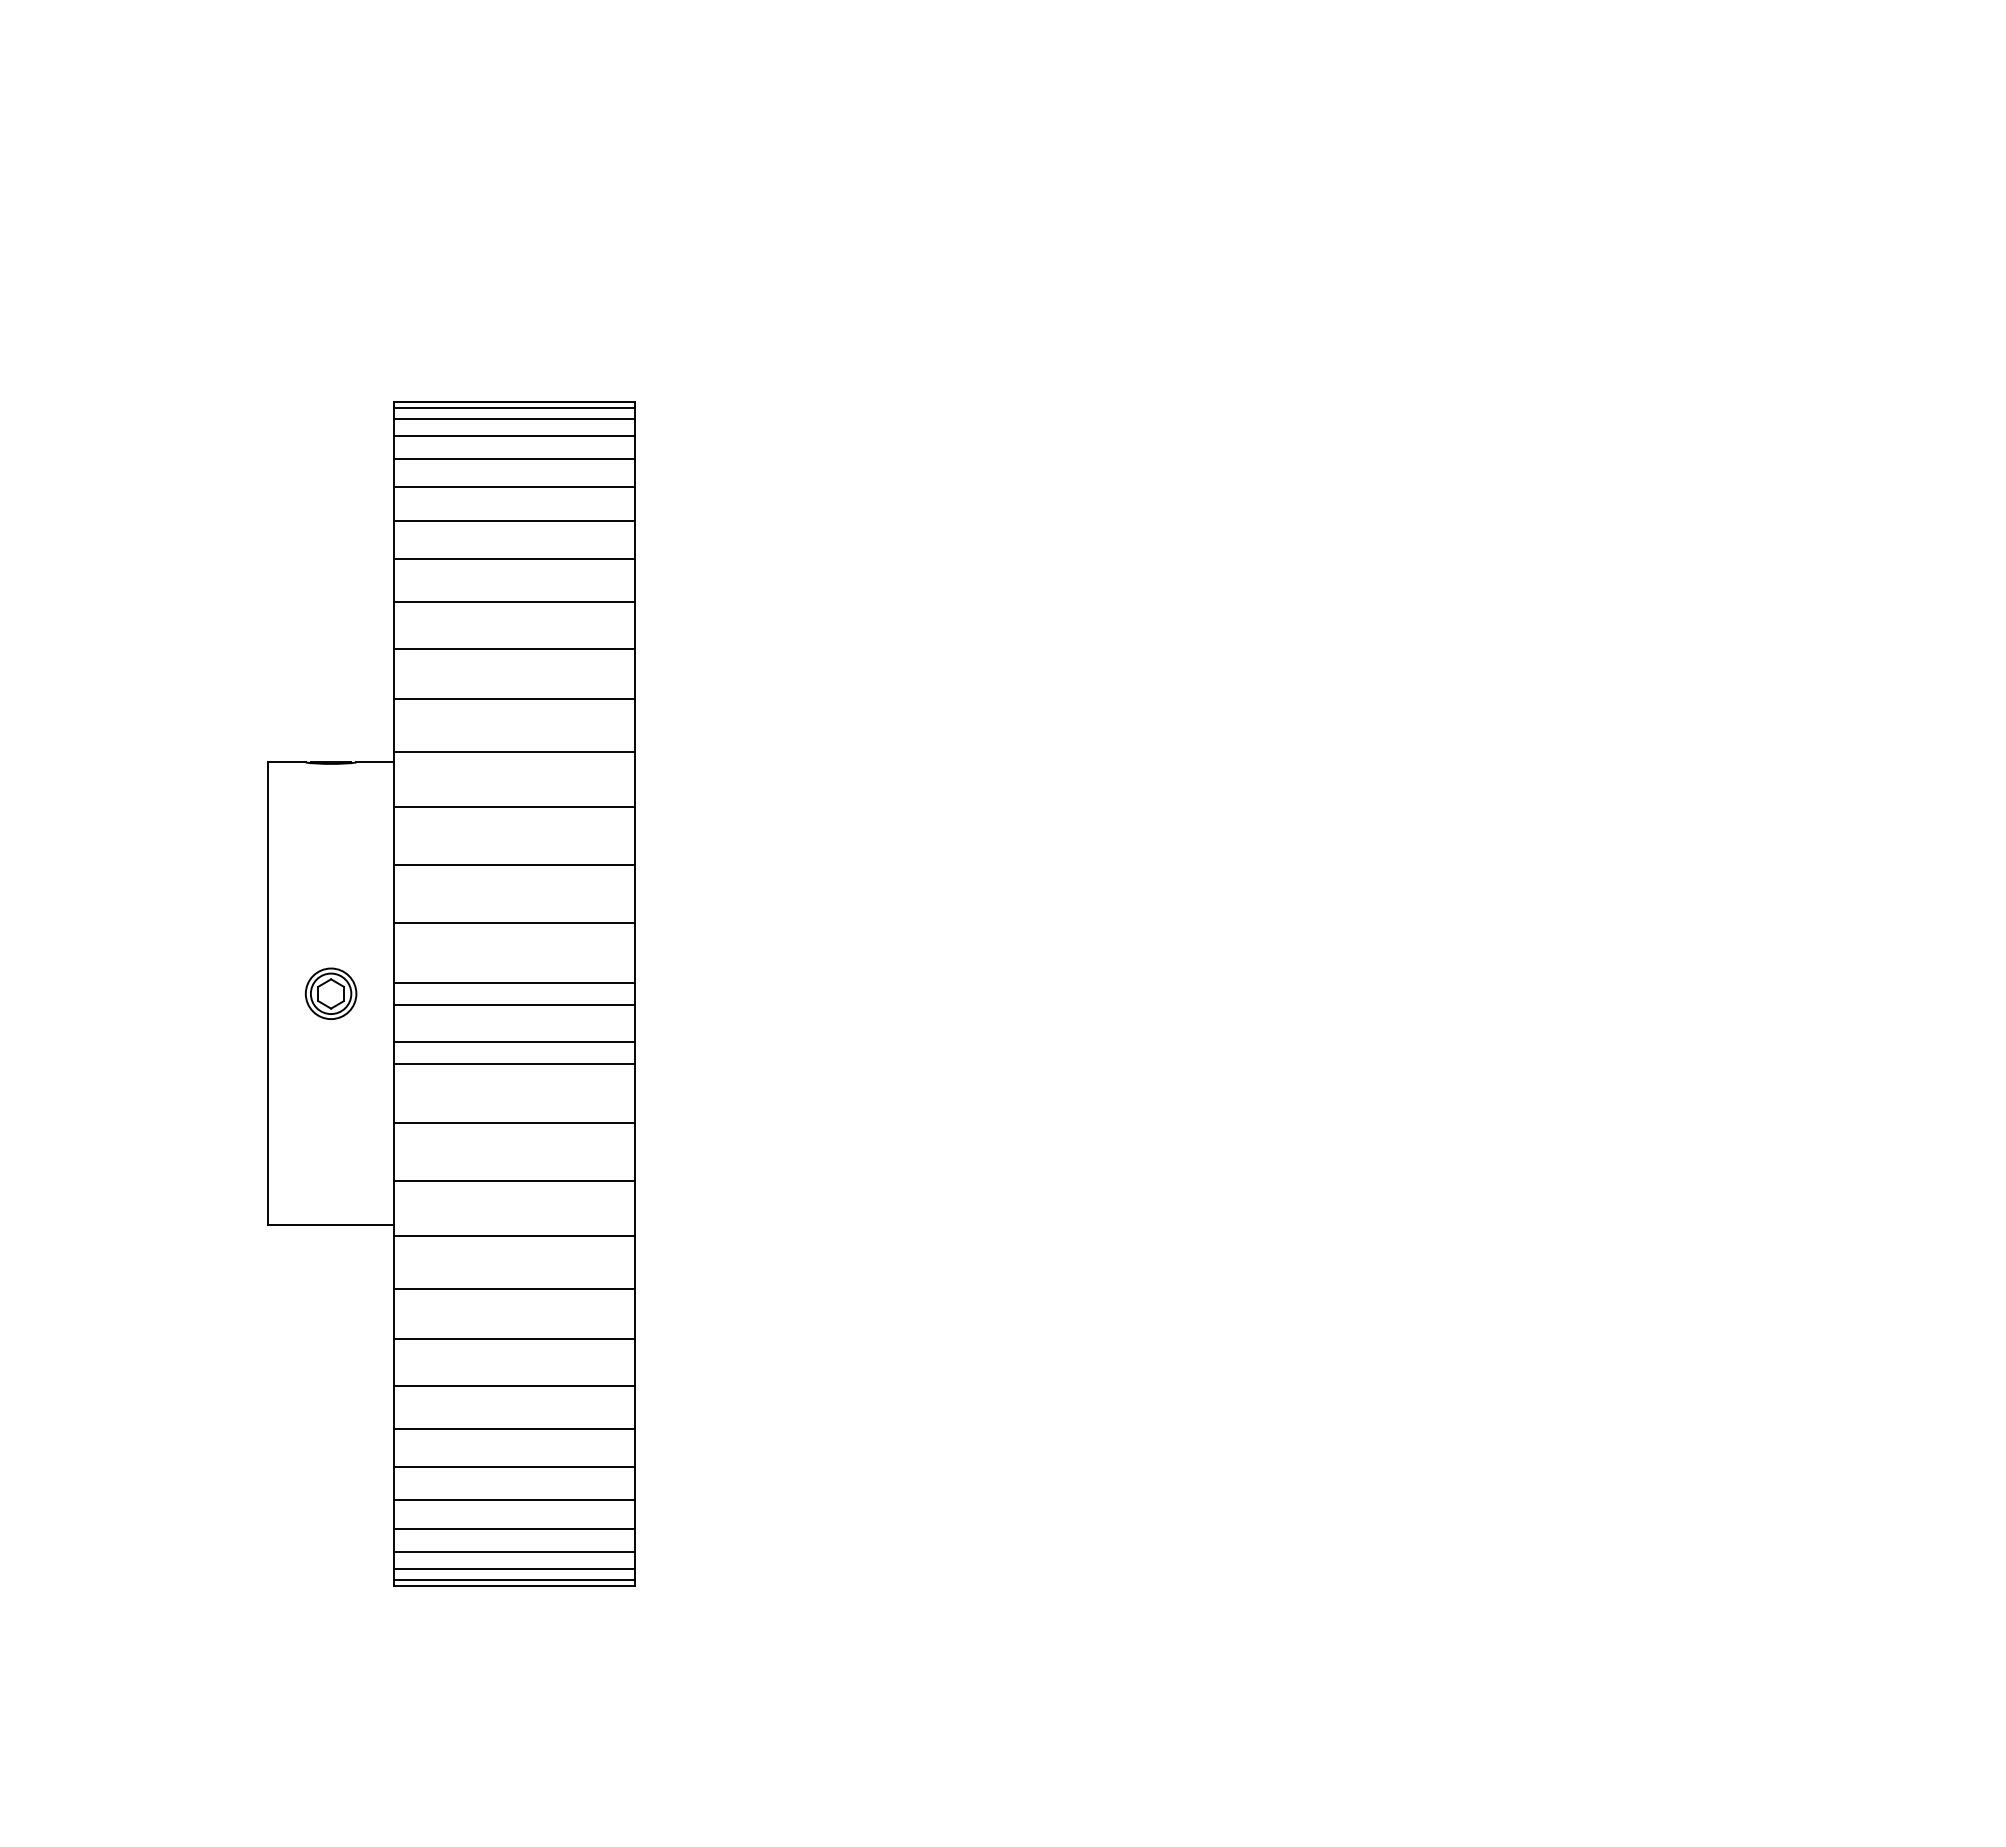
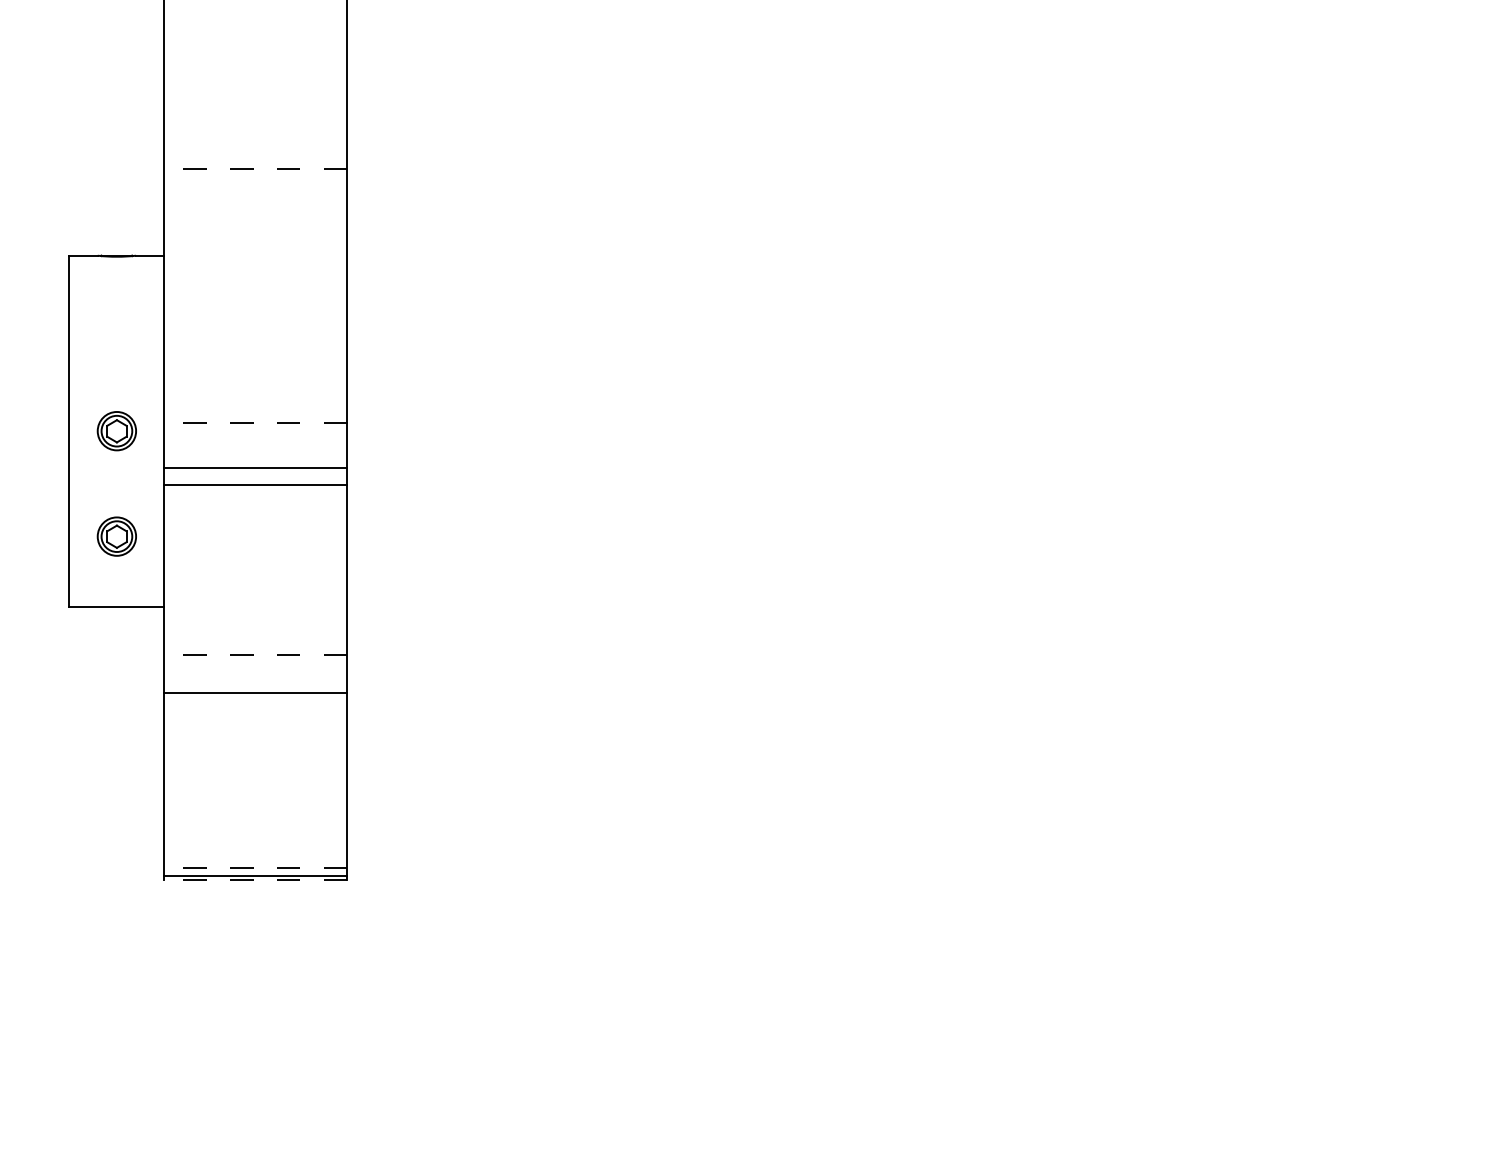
line: (513, 435) -> (255, 7), removed
line: (513, 459) -> (255, 25), removed
line: (513, 487) -> (255, 47), removed
line: (513, 520) -> (255, 72), removed
line: (513, 559) -> (255, 101), removed
line: (513, 601) -> (255, 133), removed
line: (513, 648) -> (255, 169), solid -> dashed
line: (513, 698) -> (255, 207), removed
line: (513, 751) -> (255, 247), removed
line: (513, 807) -> (255, 289), removed
line: (513, 864) -> (255, 333), removed
line: (513, 923) -> (255, 377), removed
line: (513, 983) -> (255, 423), solid -> dashed
line: (513, 1004) -> (255, 439), removed
line: (513, 1123) -> (255, 529), removed
part: (330, 1132) -> (116, 536), added
line: (513, 1180) -> (255, 572), removed
line: (513, 1236) -> (255, 615), removed
line: (513, 1289) -> (255, 655), solid -> dashed
line: (513, 1386) -> (255, 729), removed
line: (513, 1428) -> (255, 760), removed
line: (513, 1466) -> (255, 789), removed
line: (513, 1500) -> (255, 815), removed
line: (513, 1528) -> (255, 836), removed
line: (513, 1551) -> (255, 854), removed
line: (513, 1568) -> (255, 867), solid -> dashed
line: (513, 1585) -> (255, 880), solid -> dashed

